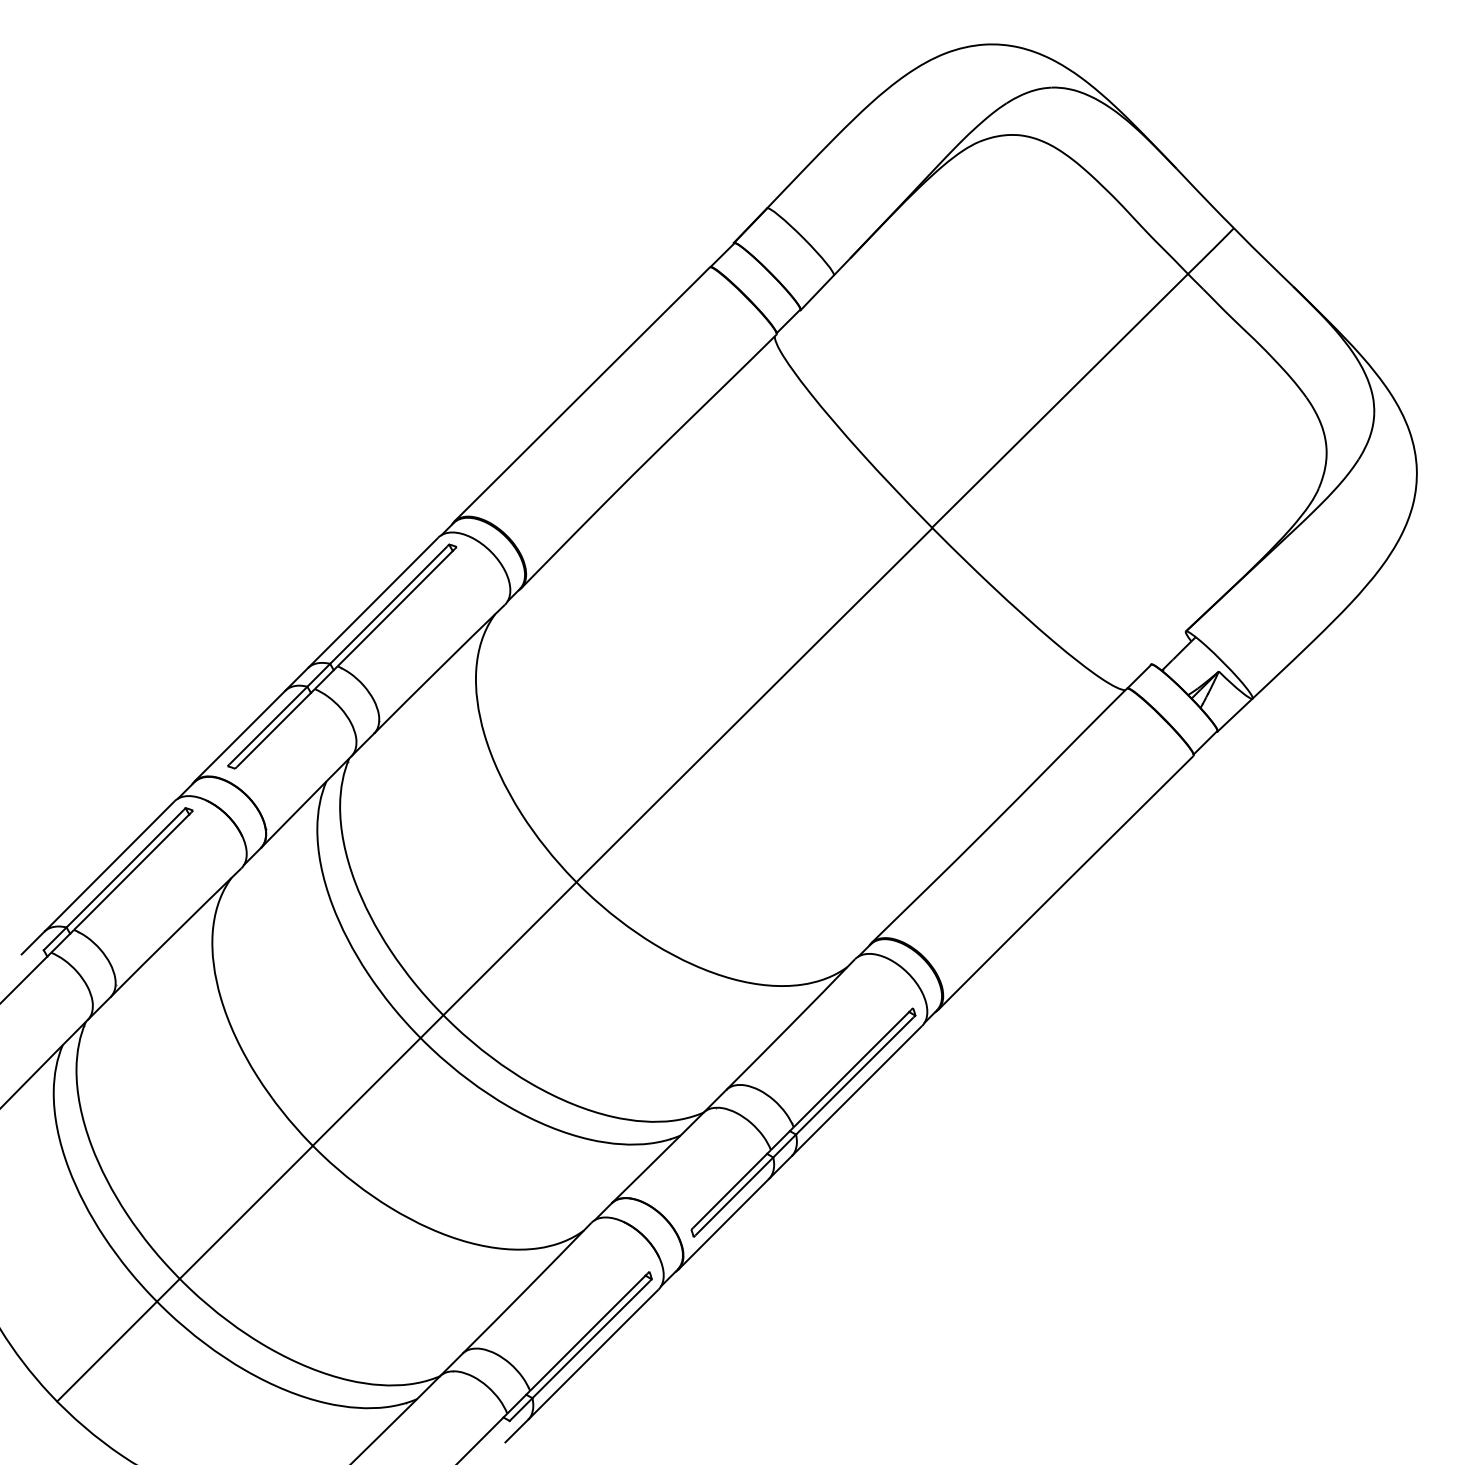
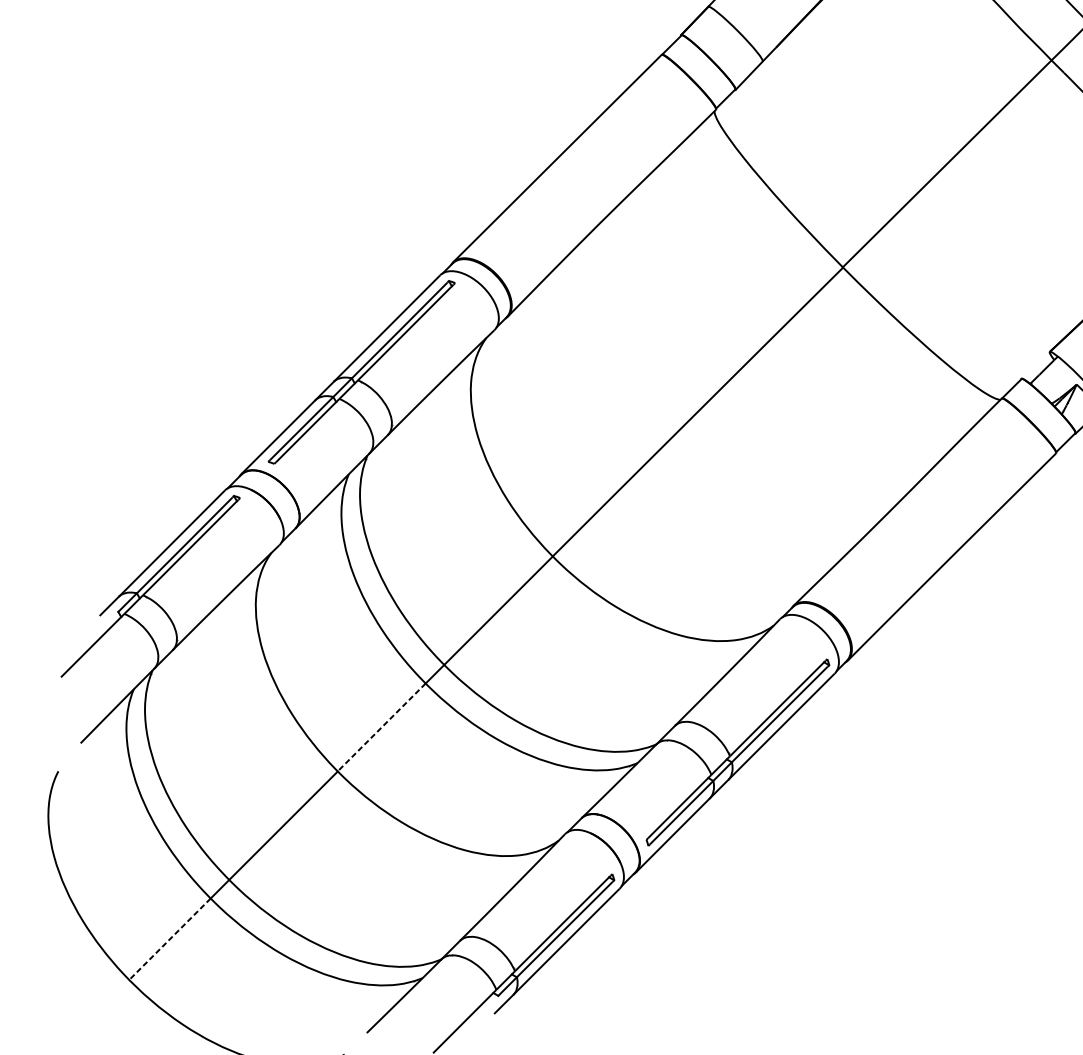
line: (366, 1092) -> (381, 727), solid -> dashed
line: (107, 1351) -> (170, 939), solid -> dashed

